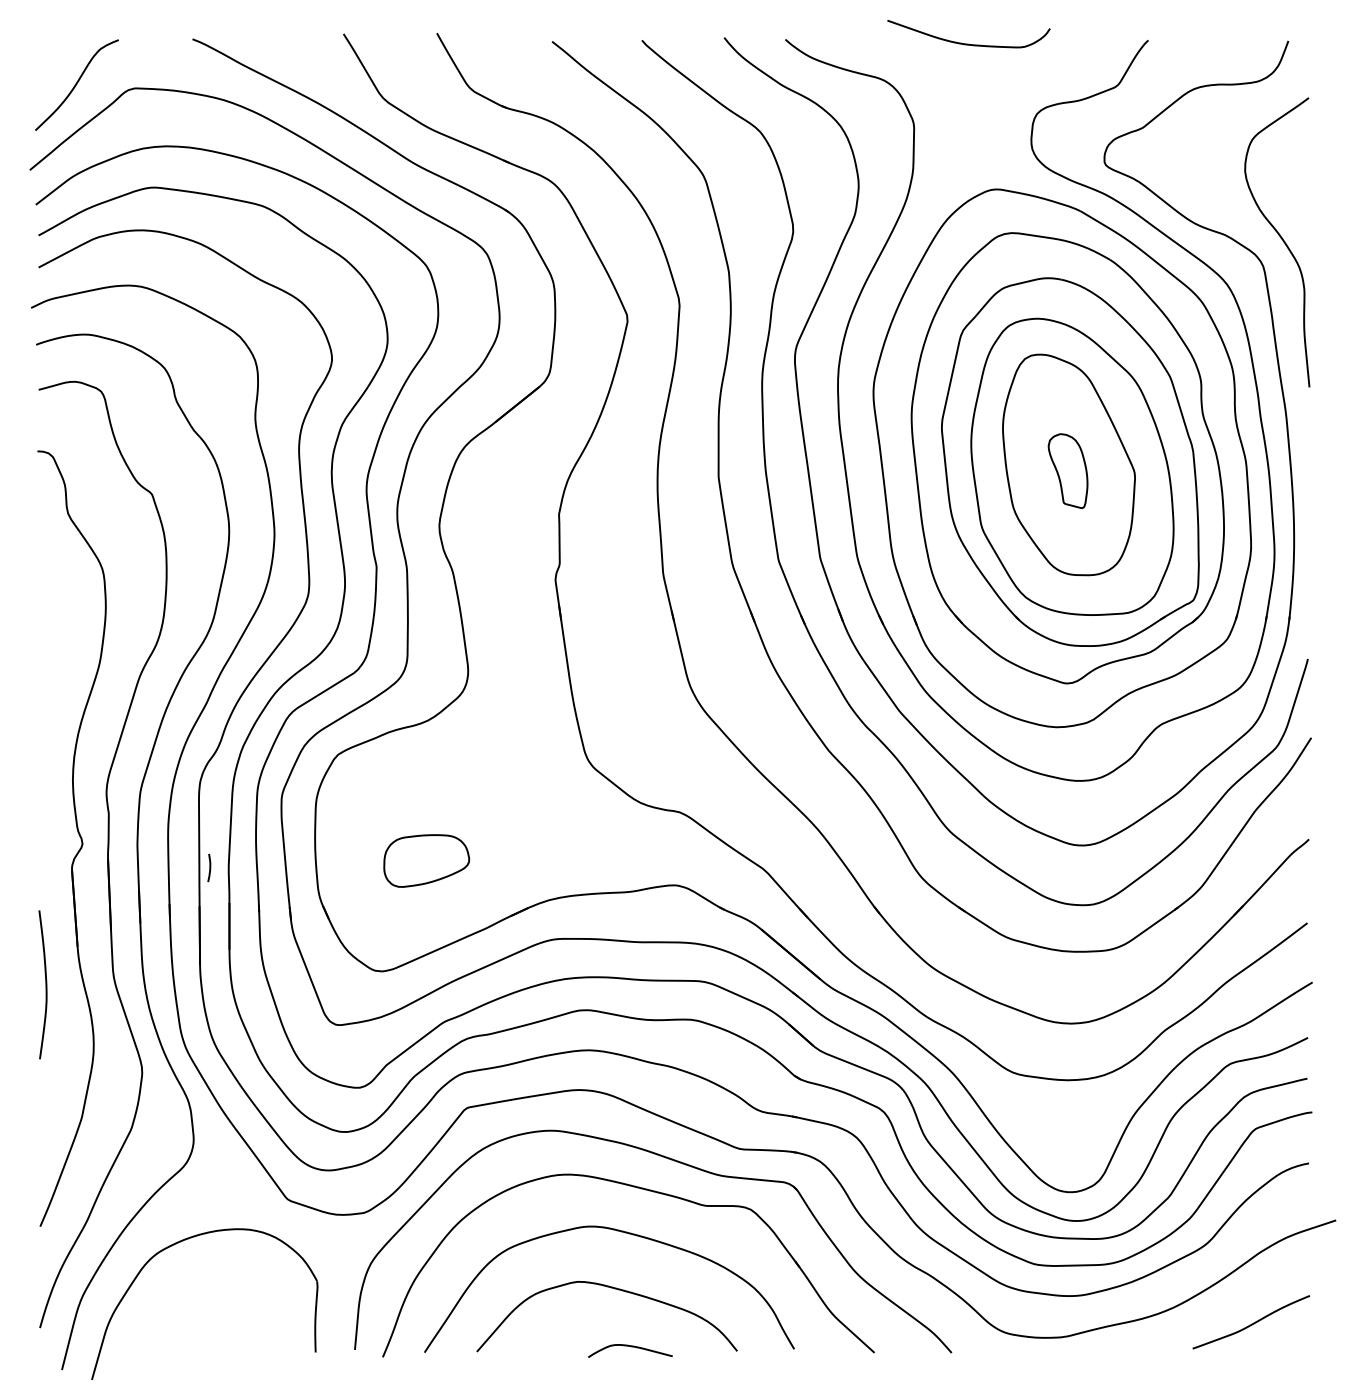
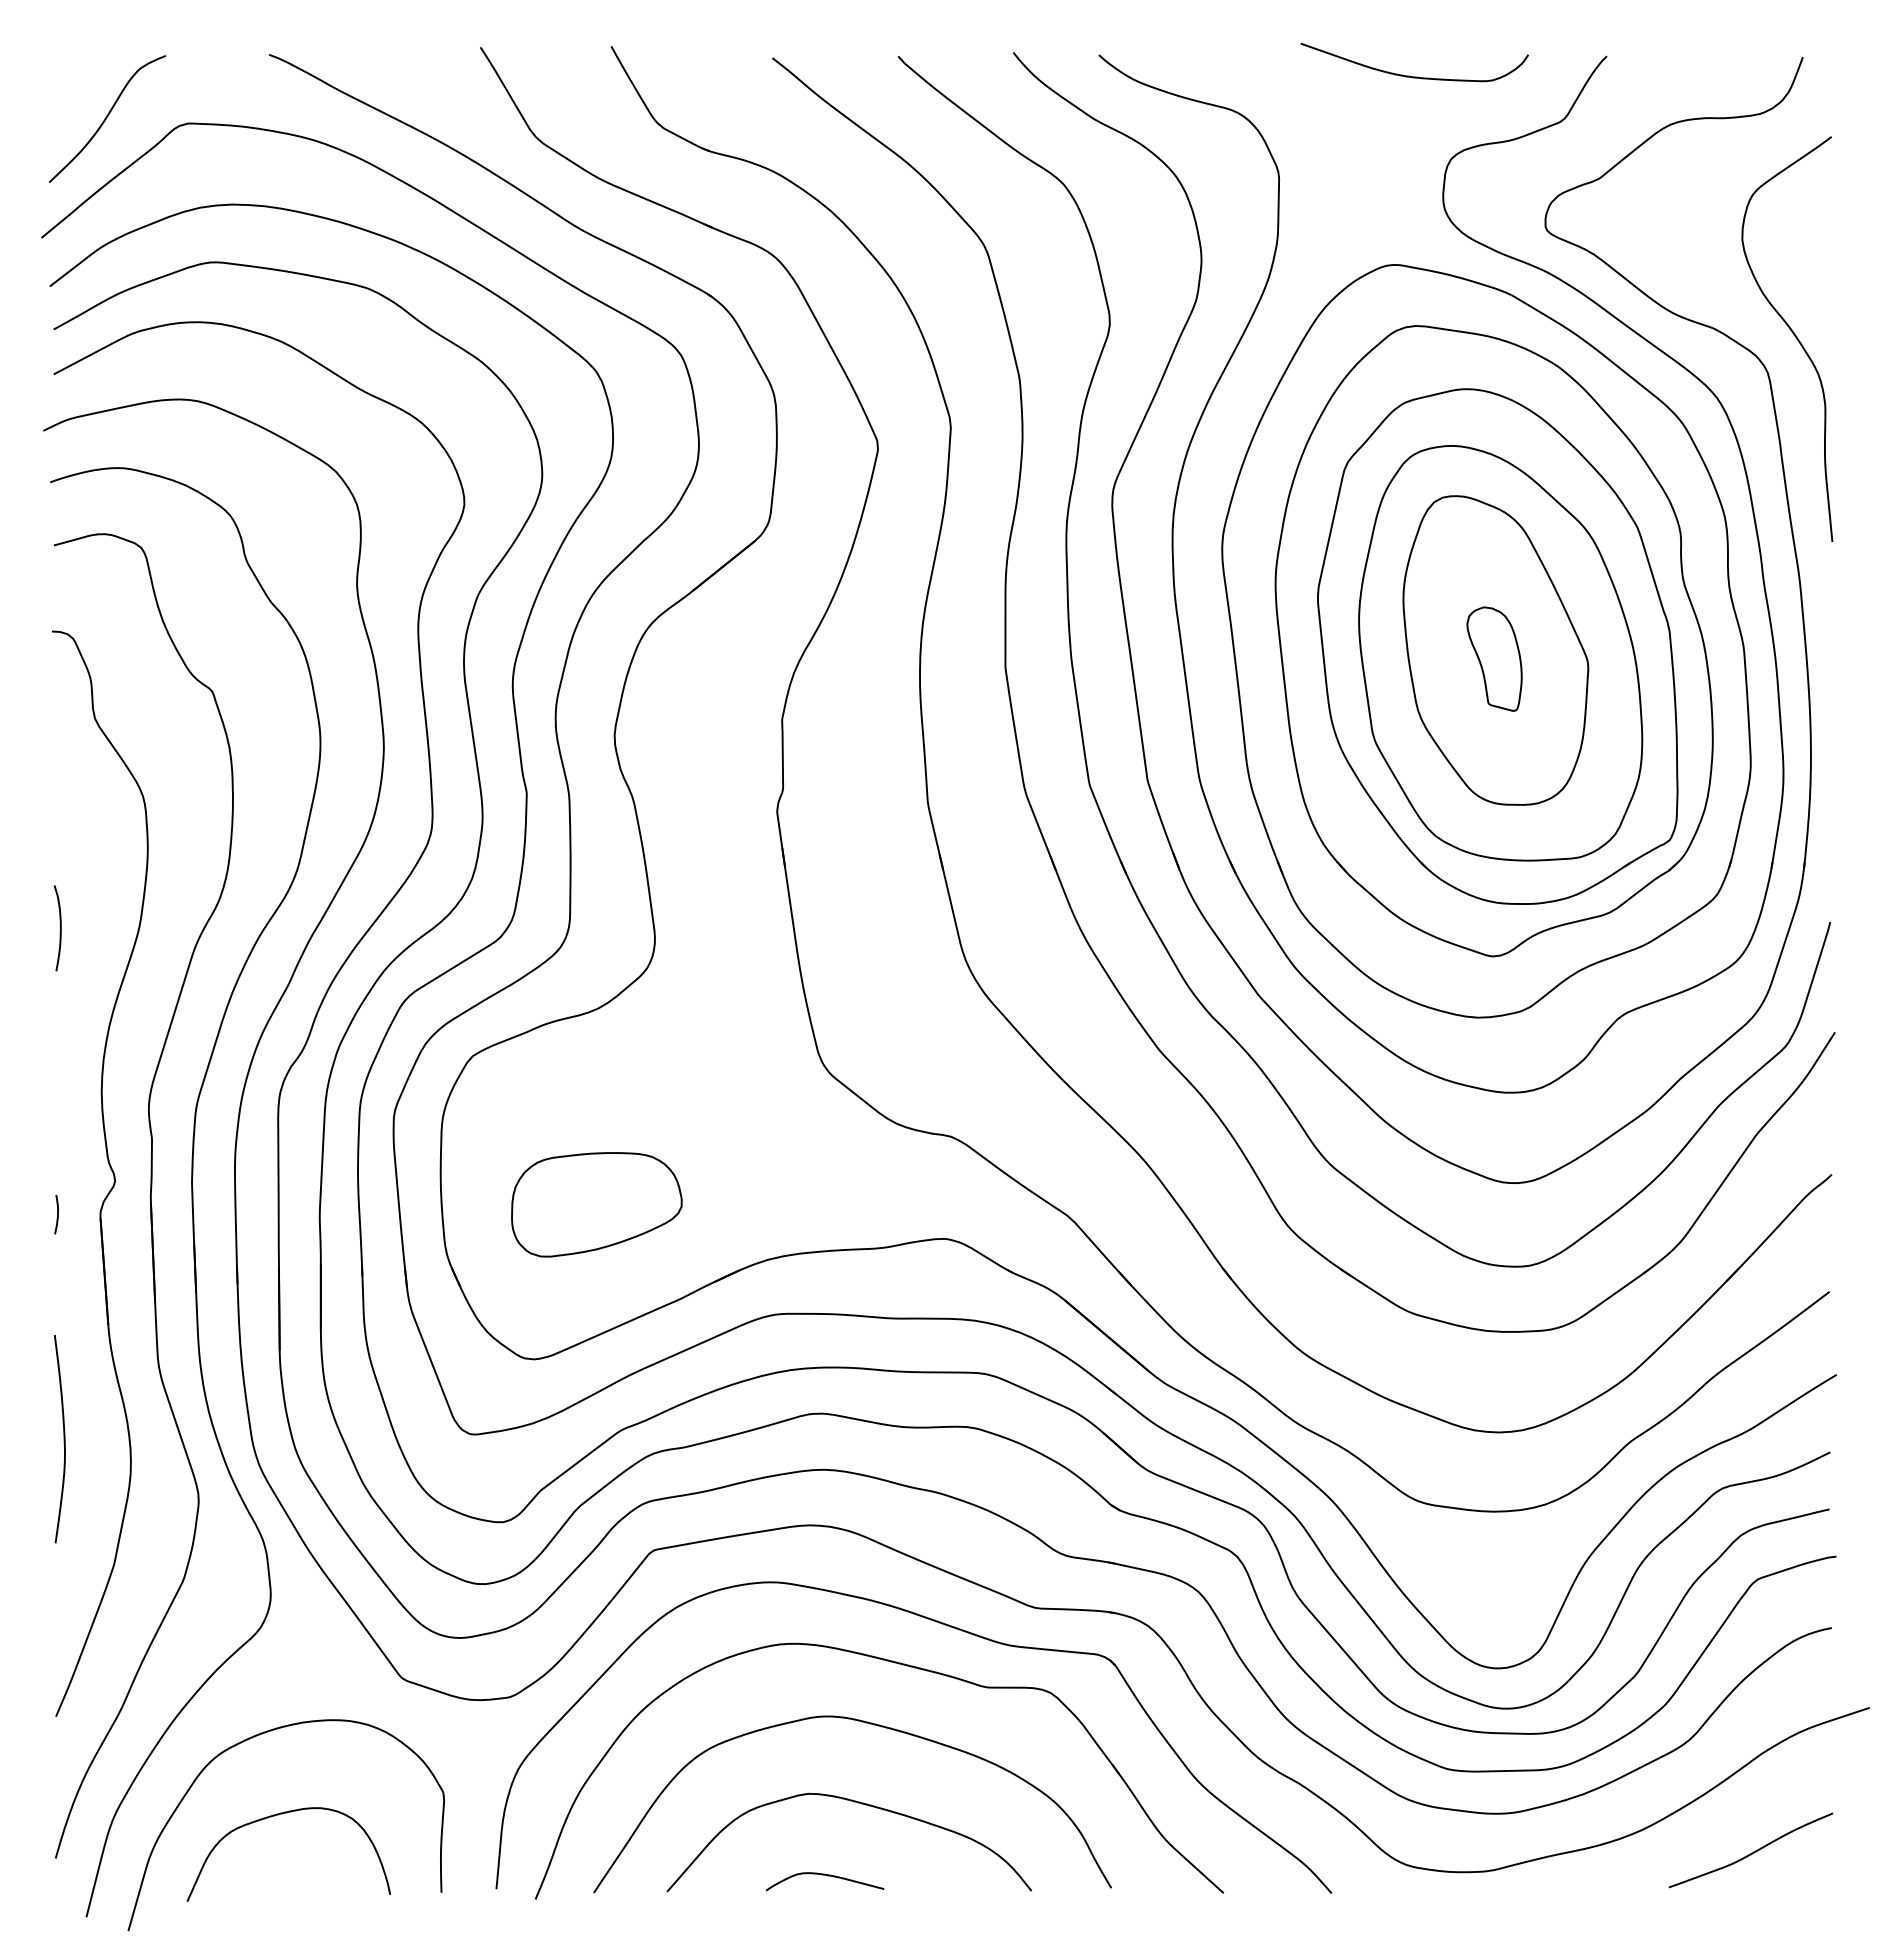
curve: (965, 43) -> (1409, 75), moved
curve: (43, 663) -> (60, 928), added
part: (426, 860) -> (596, 1204), size x1.43
curve: (209, 867) -> (57, 1214), moved
curve: (45, 985) -> (63, 1439), moved
part: (199, 1297) -> (278, 1815), added
curve: (632, 1347) -> (827, 1876), moved

